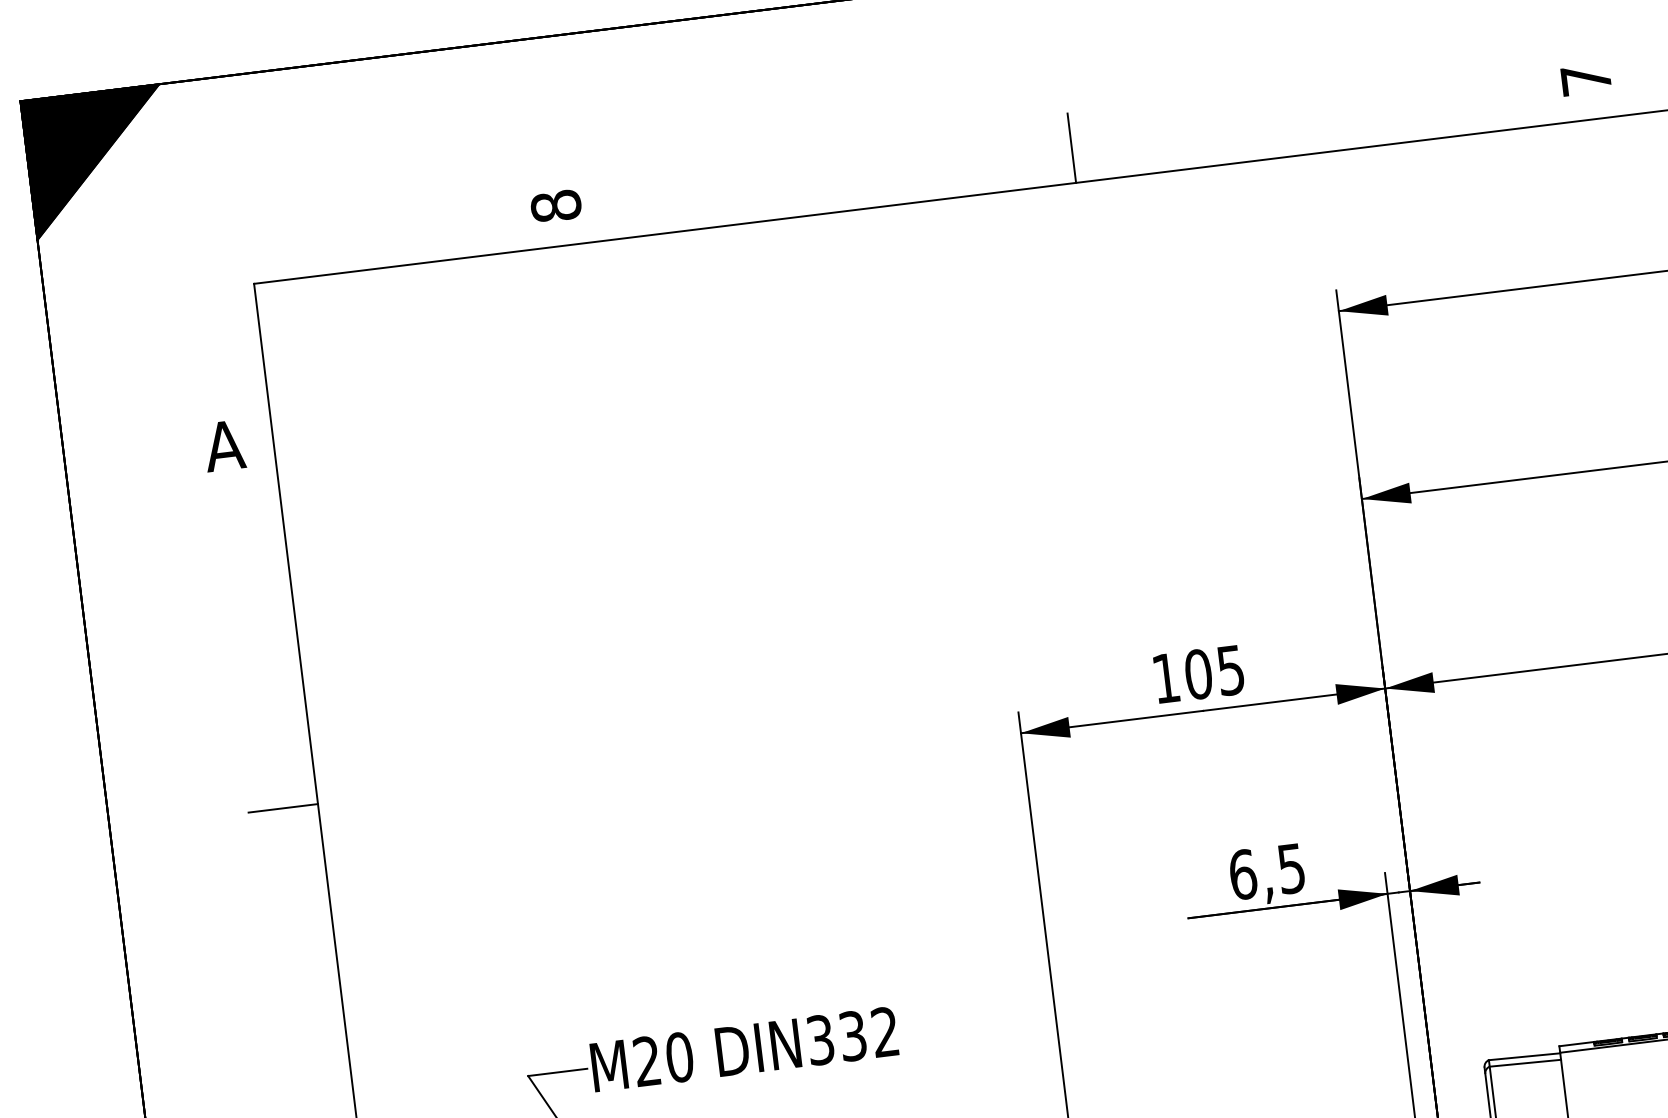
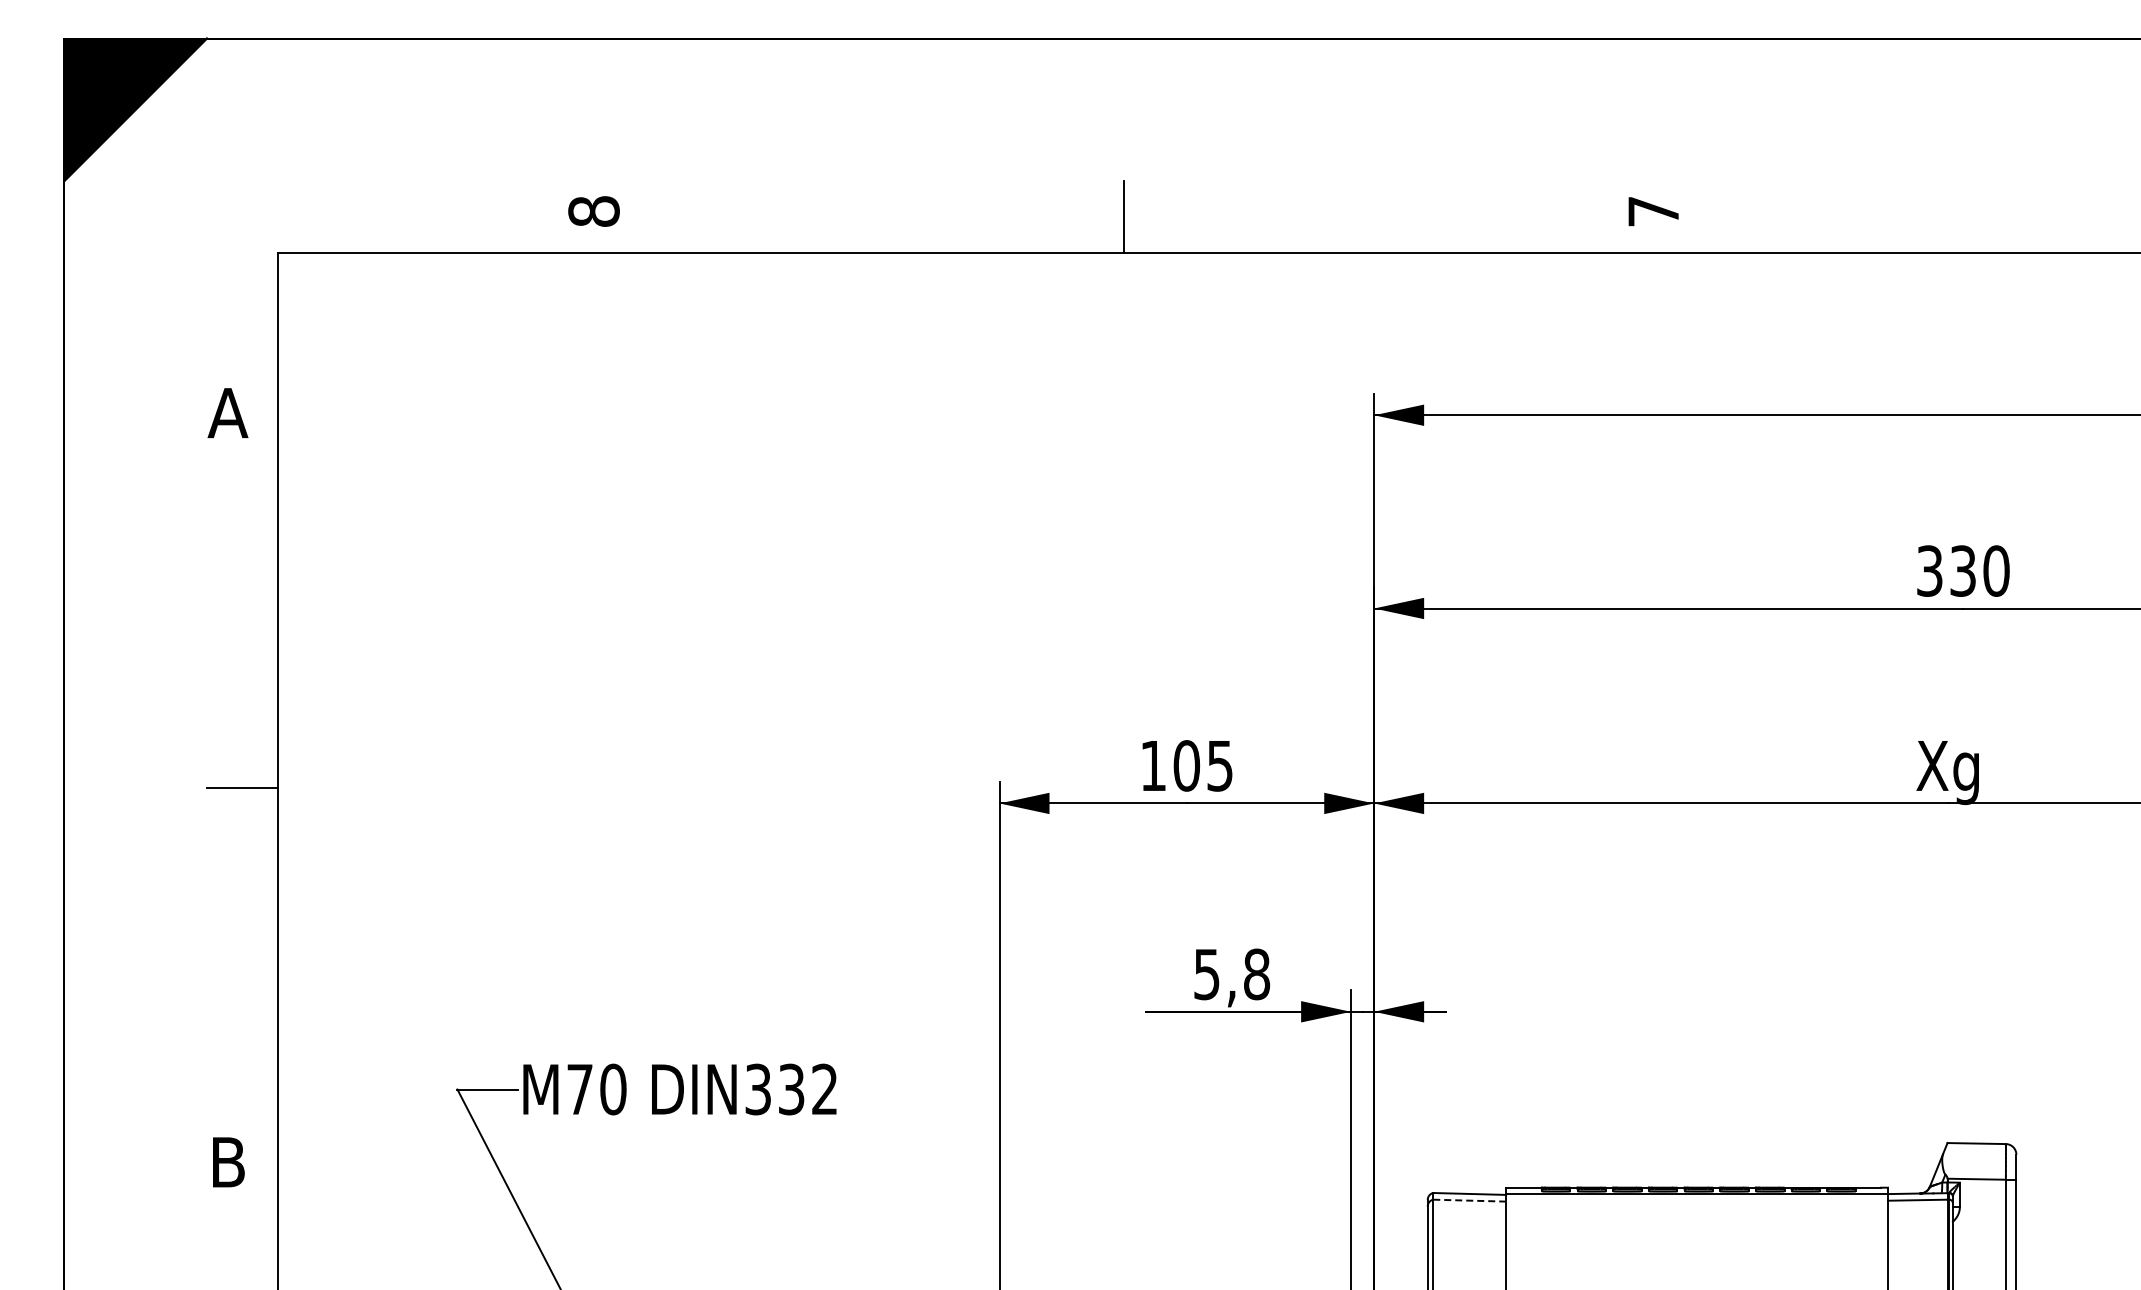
text: (1267, 871) -> (1232, 974), 6,5 -> 5,8
text: (646, 1060) -> (579, 1088), M20 -> M70
line: (1525, 1063) -> (1469, 1200), solid -> dashed

